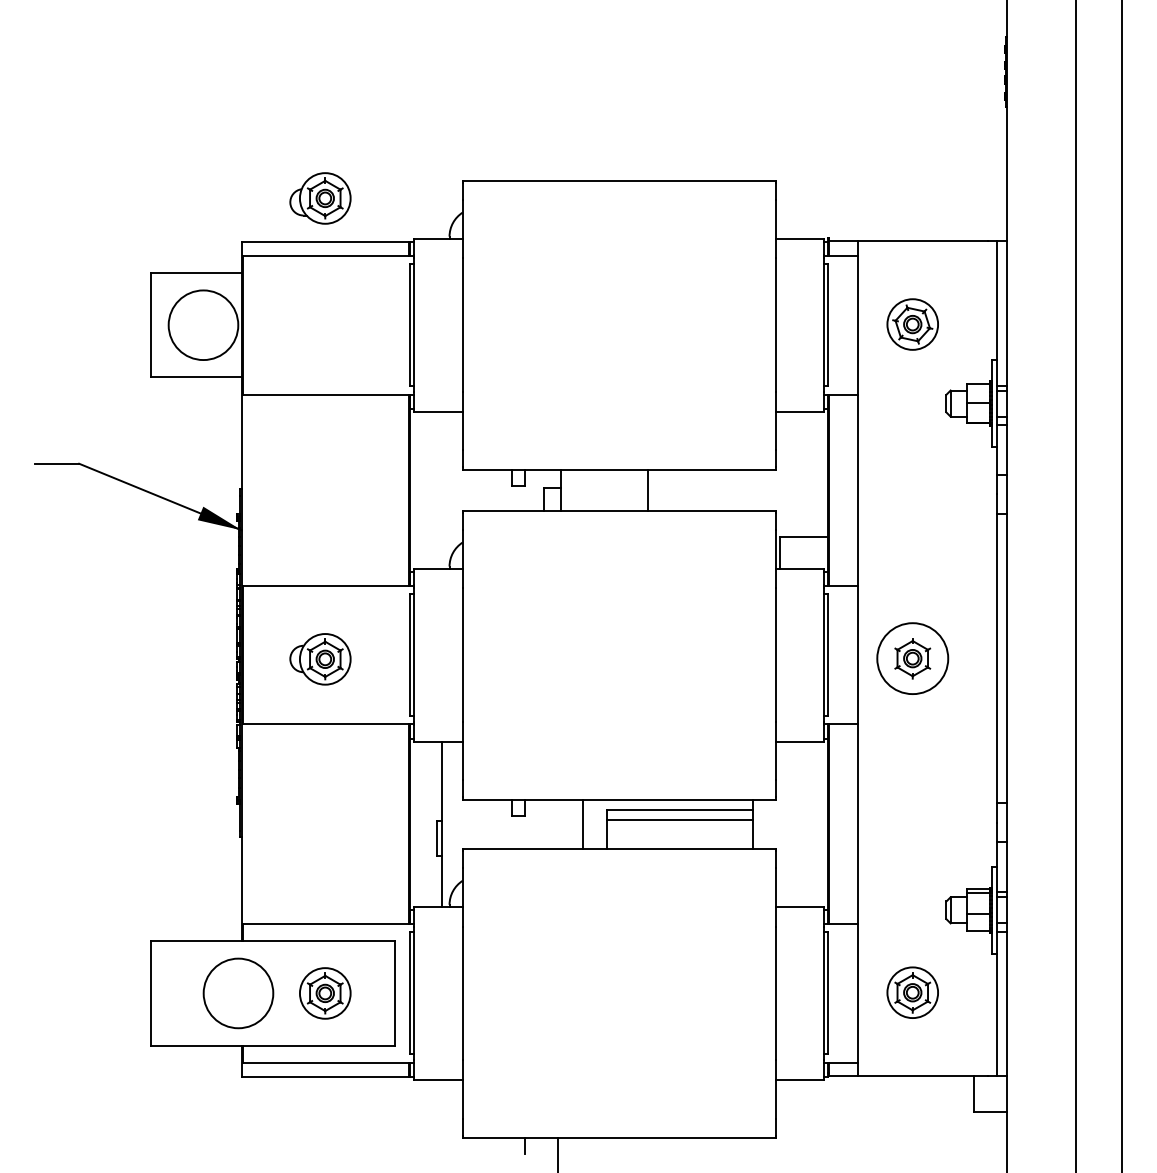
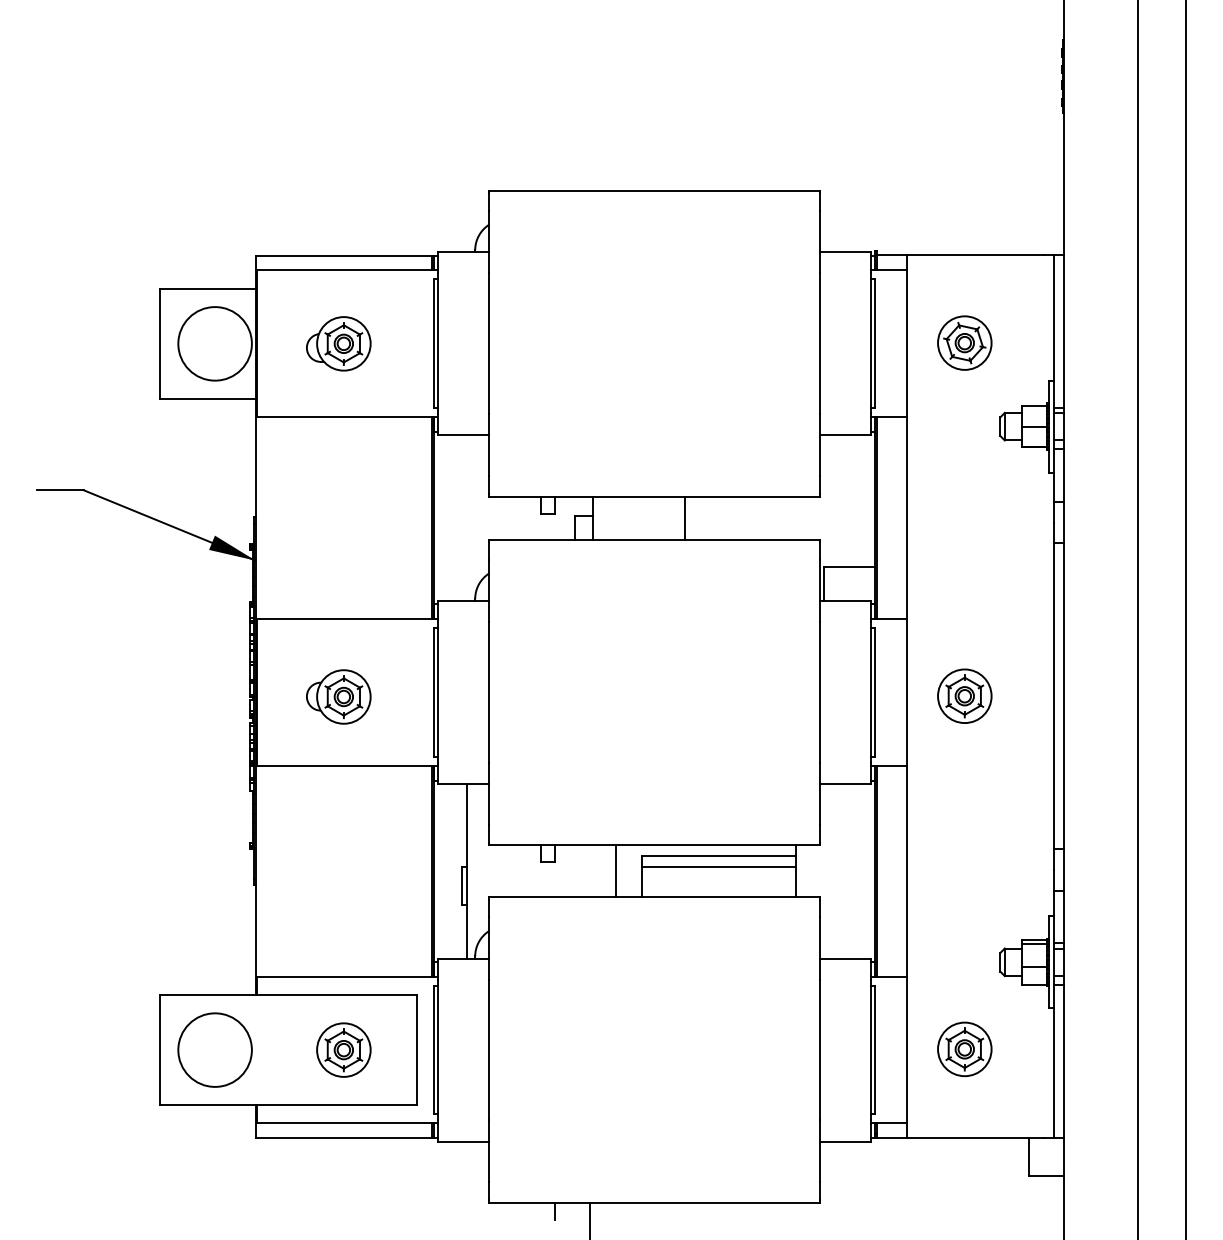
part: (320, 198) -> (338, 343), moved
circle: (912, 658) -> (964, 696), size x0.71
circle: (237, 992) -> (214, 1049), moved

